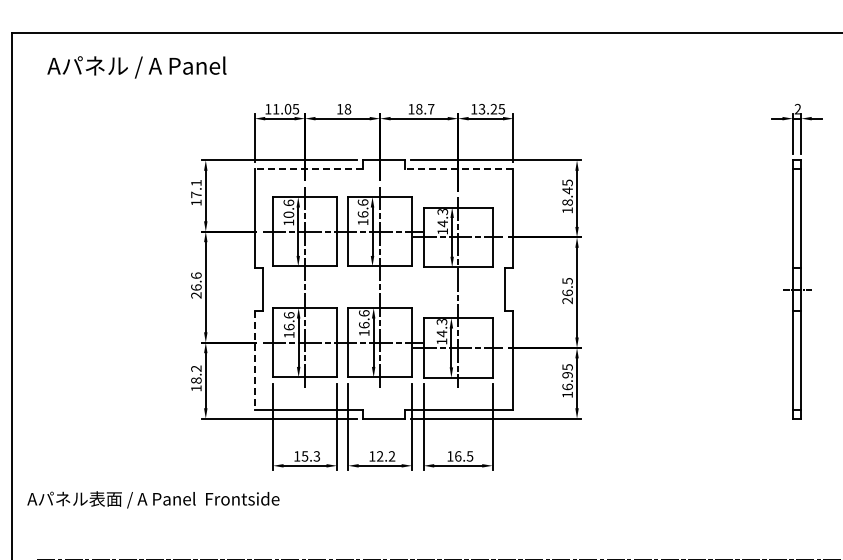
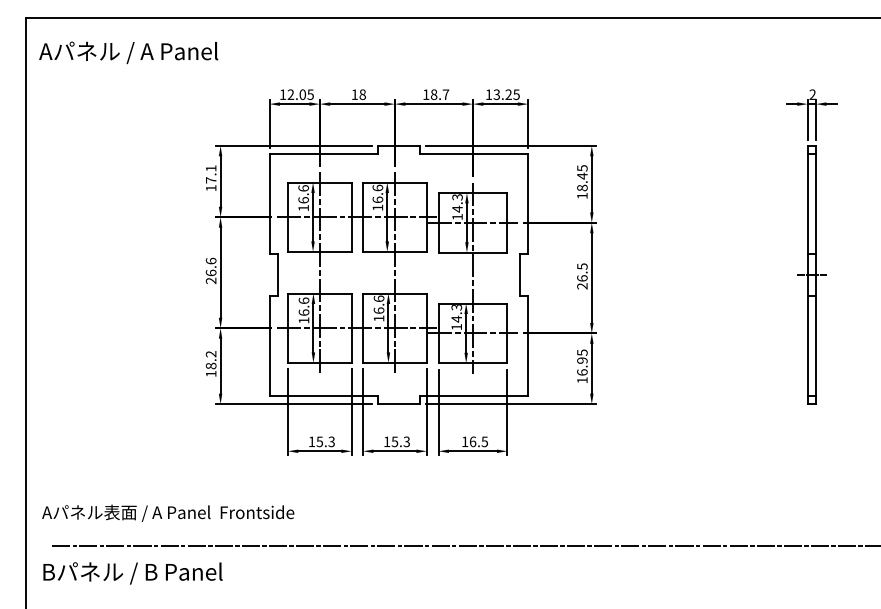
text: (136, 67) -> (128, 52), moved
text: (275, 109) -> (290, 94), 11.05 -> 12.05
line: (308, 169) -> (323, 154), dashed -> solid
line: (458, 169) -> (473, 154), dashed -> solid
text: (288, 215) -> (303, 200), 10.6 -> 16.6
line: (254, 360) -> (269, 345), dashed -> solid
text: (385, 456) -> (400, 441), 12.2 -> 15.3
text: (153, 499) -> (168, 512), moved

